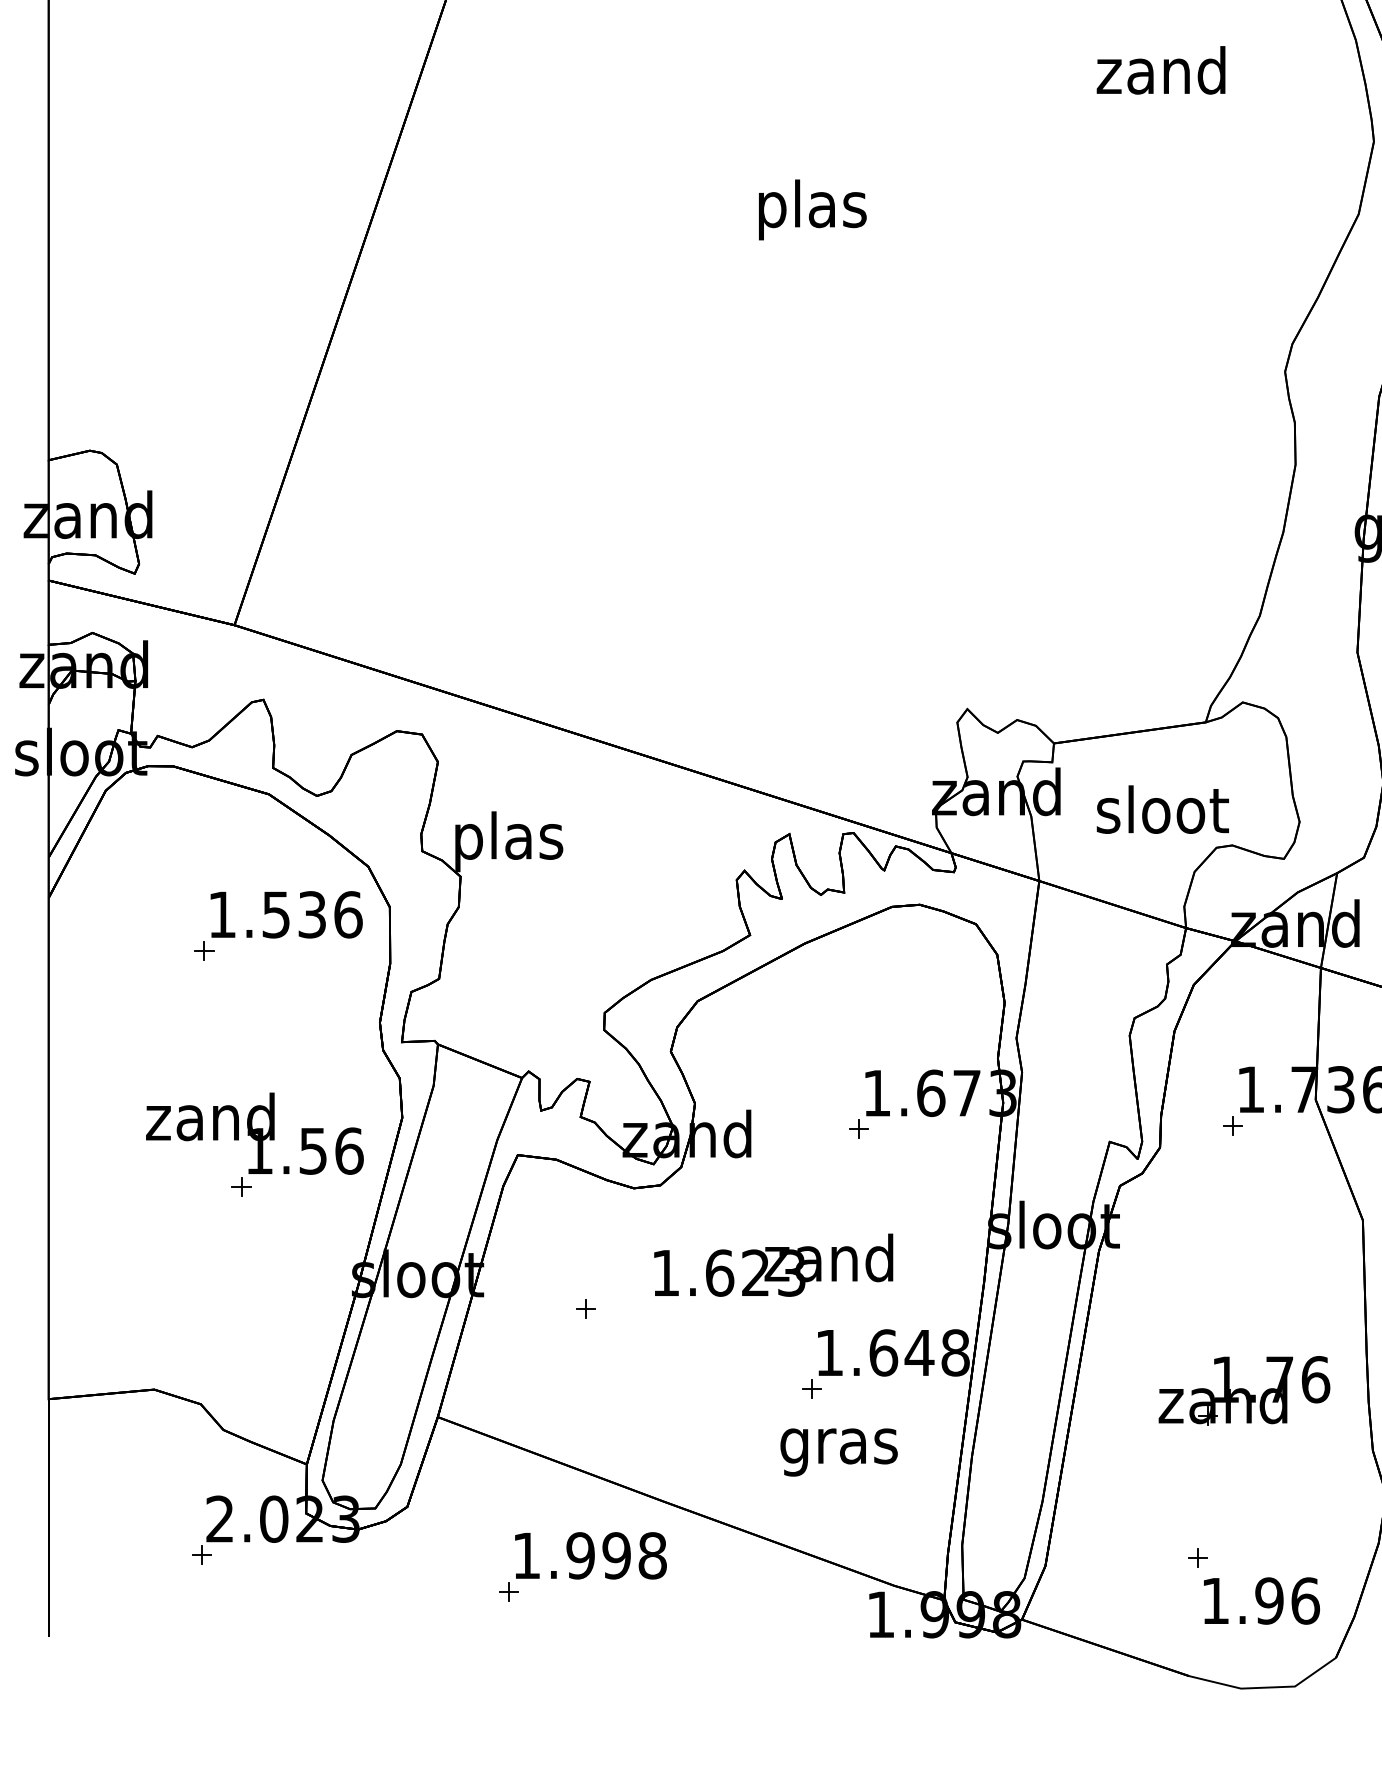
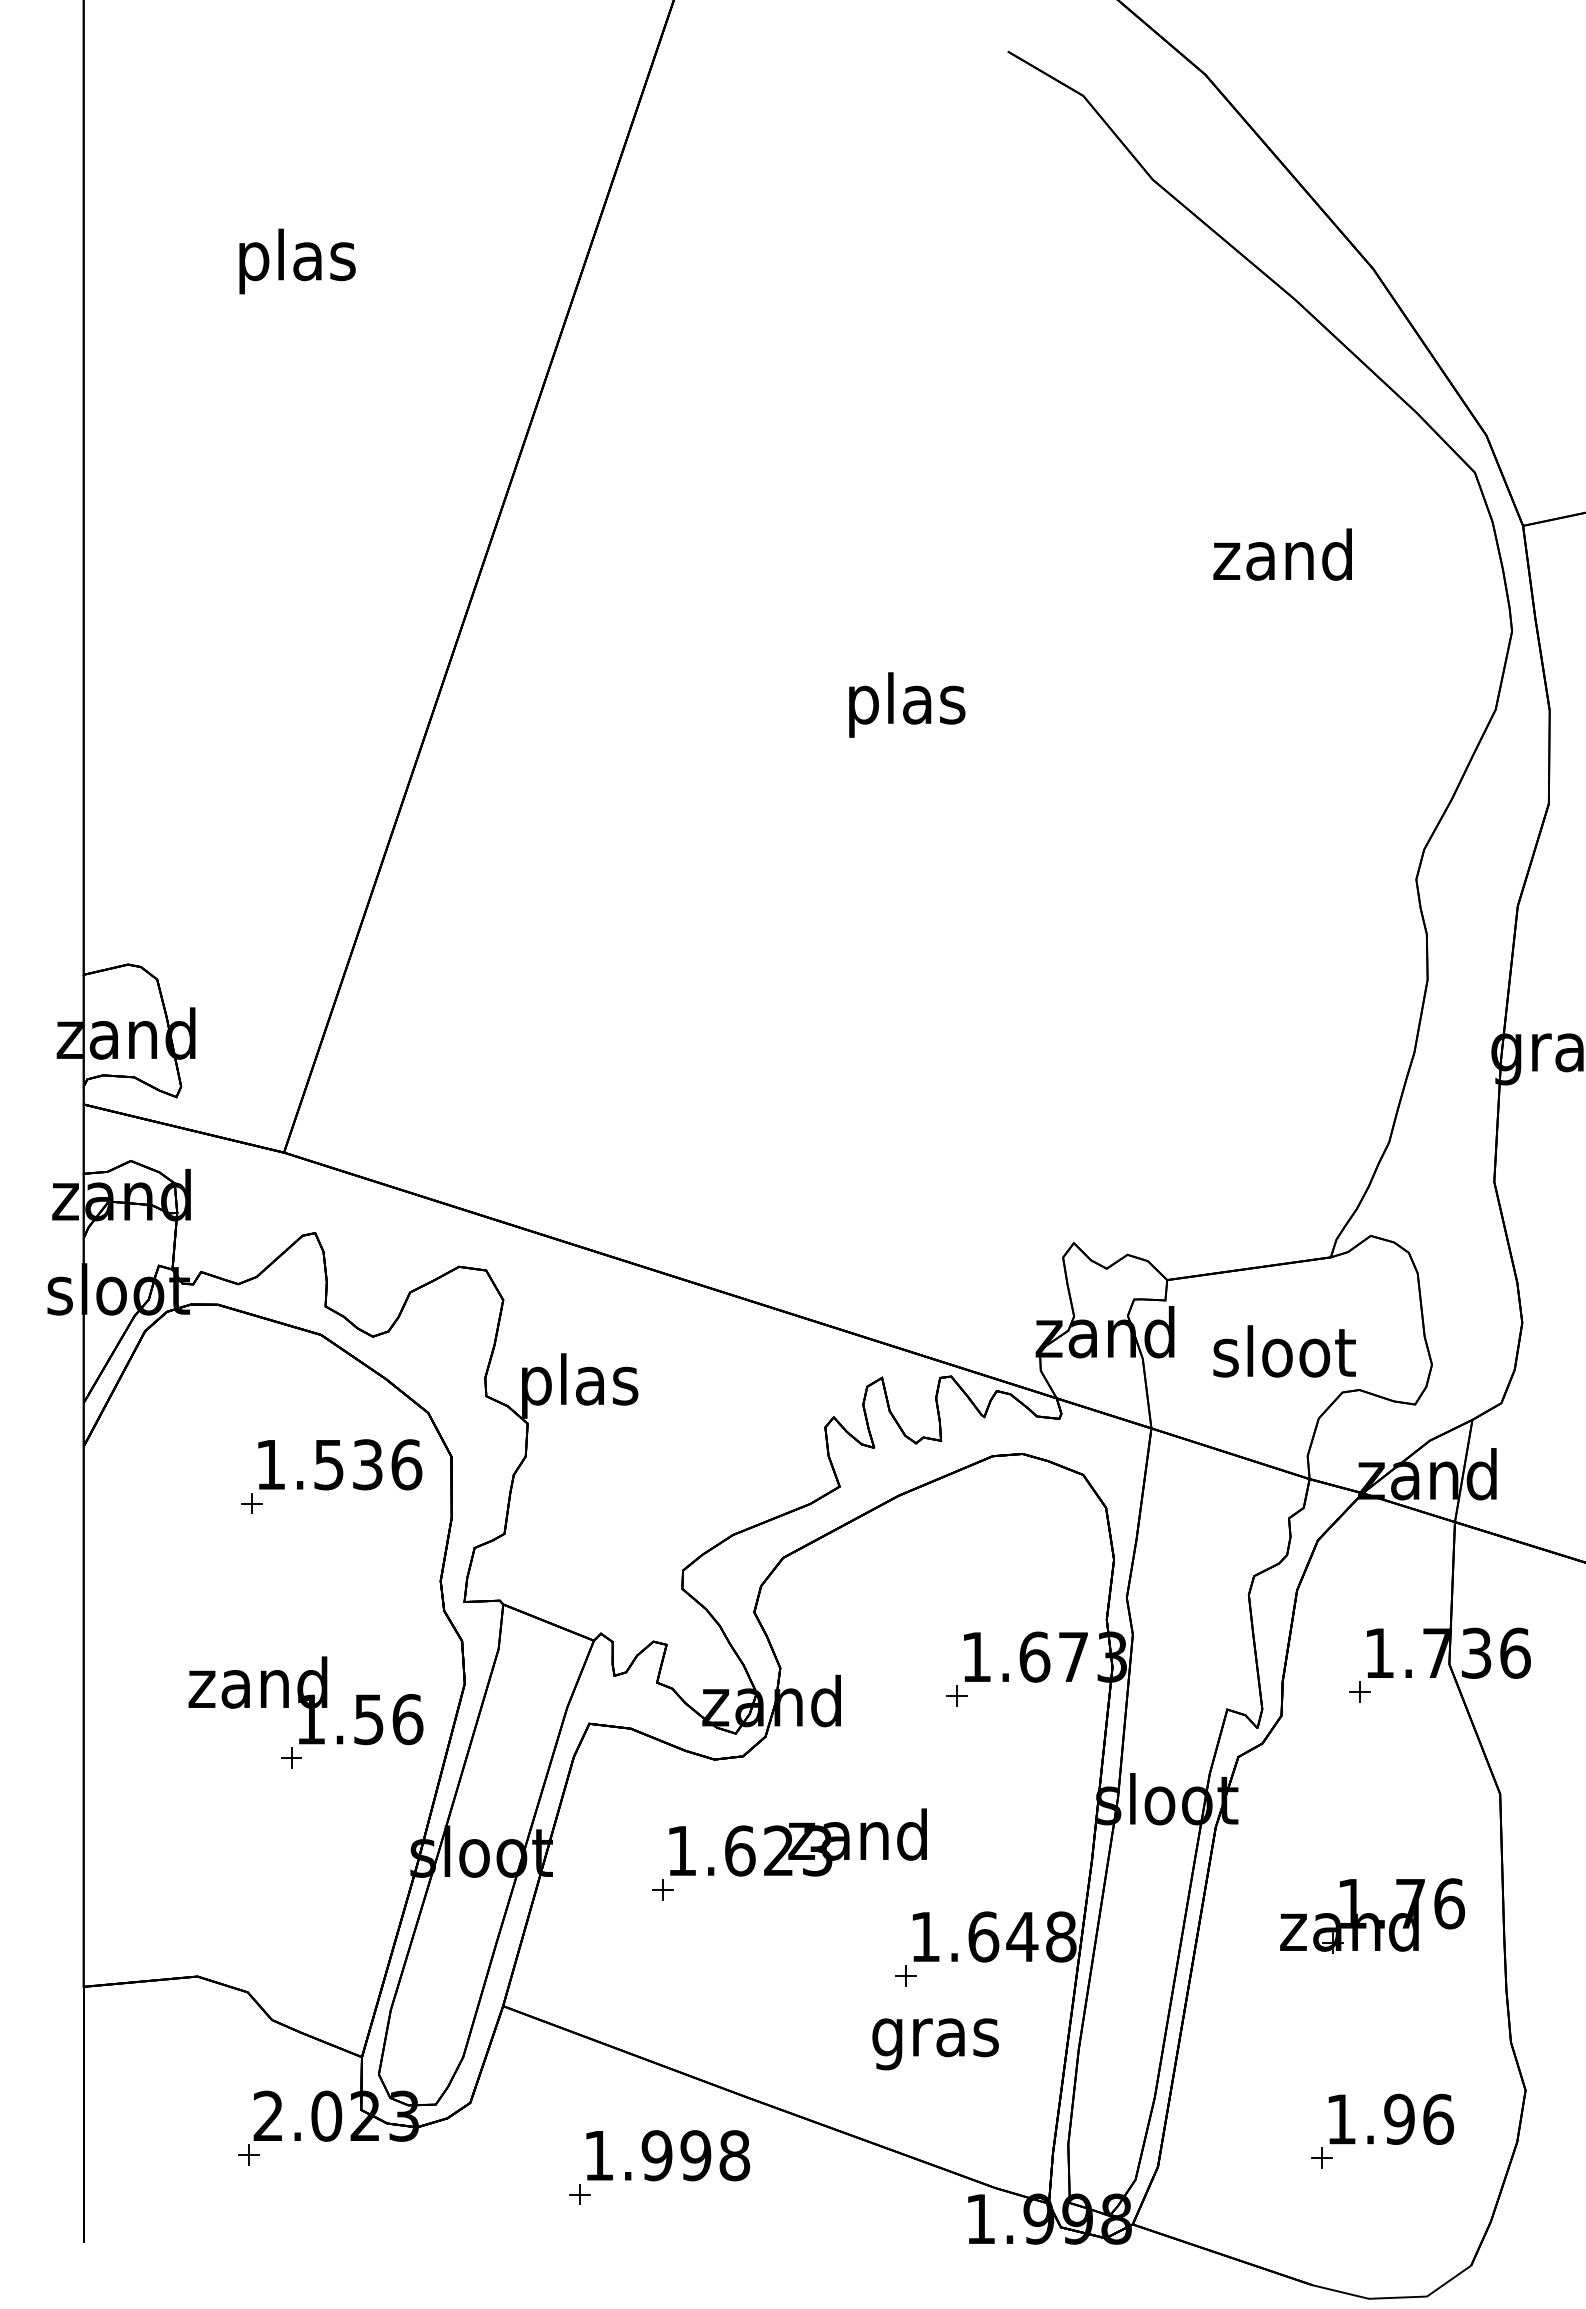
text: (773, 1265) -> (797, 1842), moved
part: (1244, 1390) -> (1372, 1915), moved
text: (1261, 1600) -> (1390, 2118), moved

